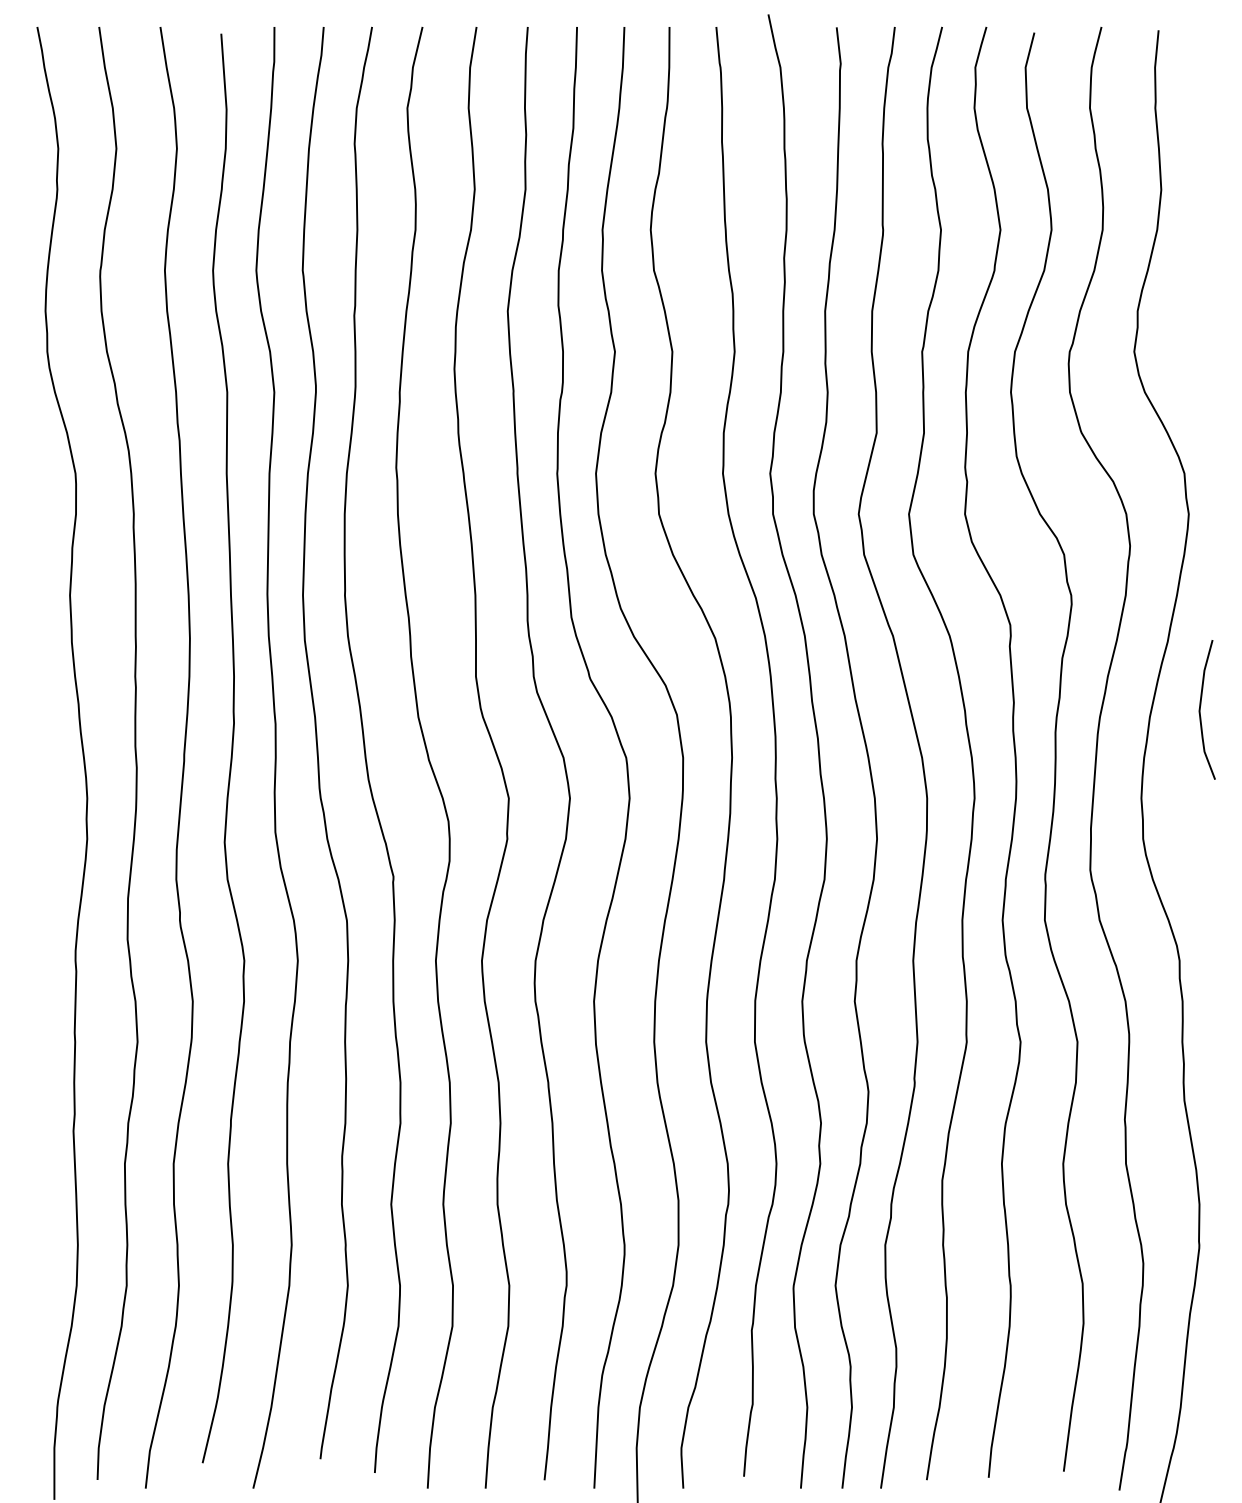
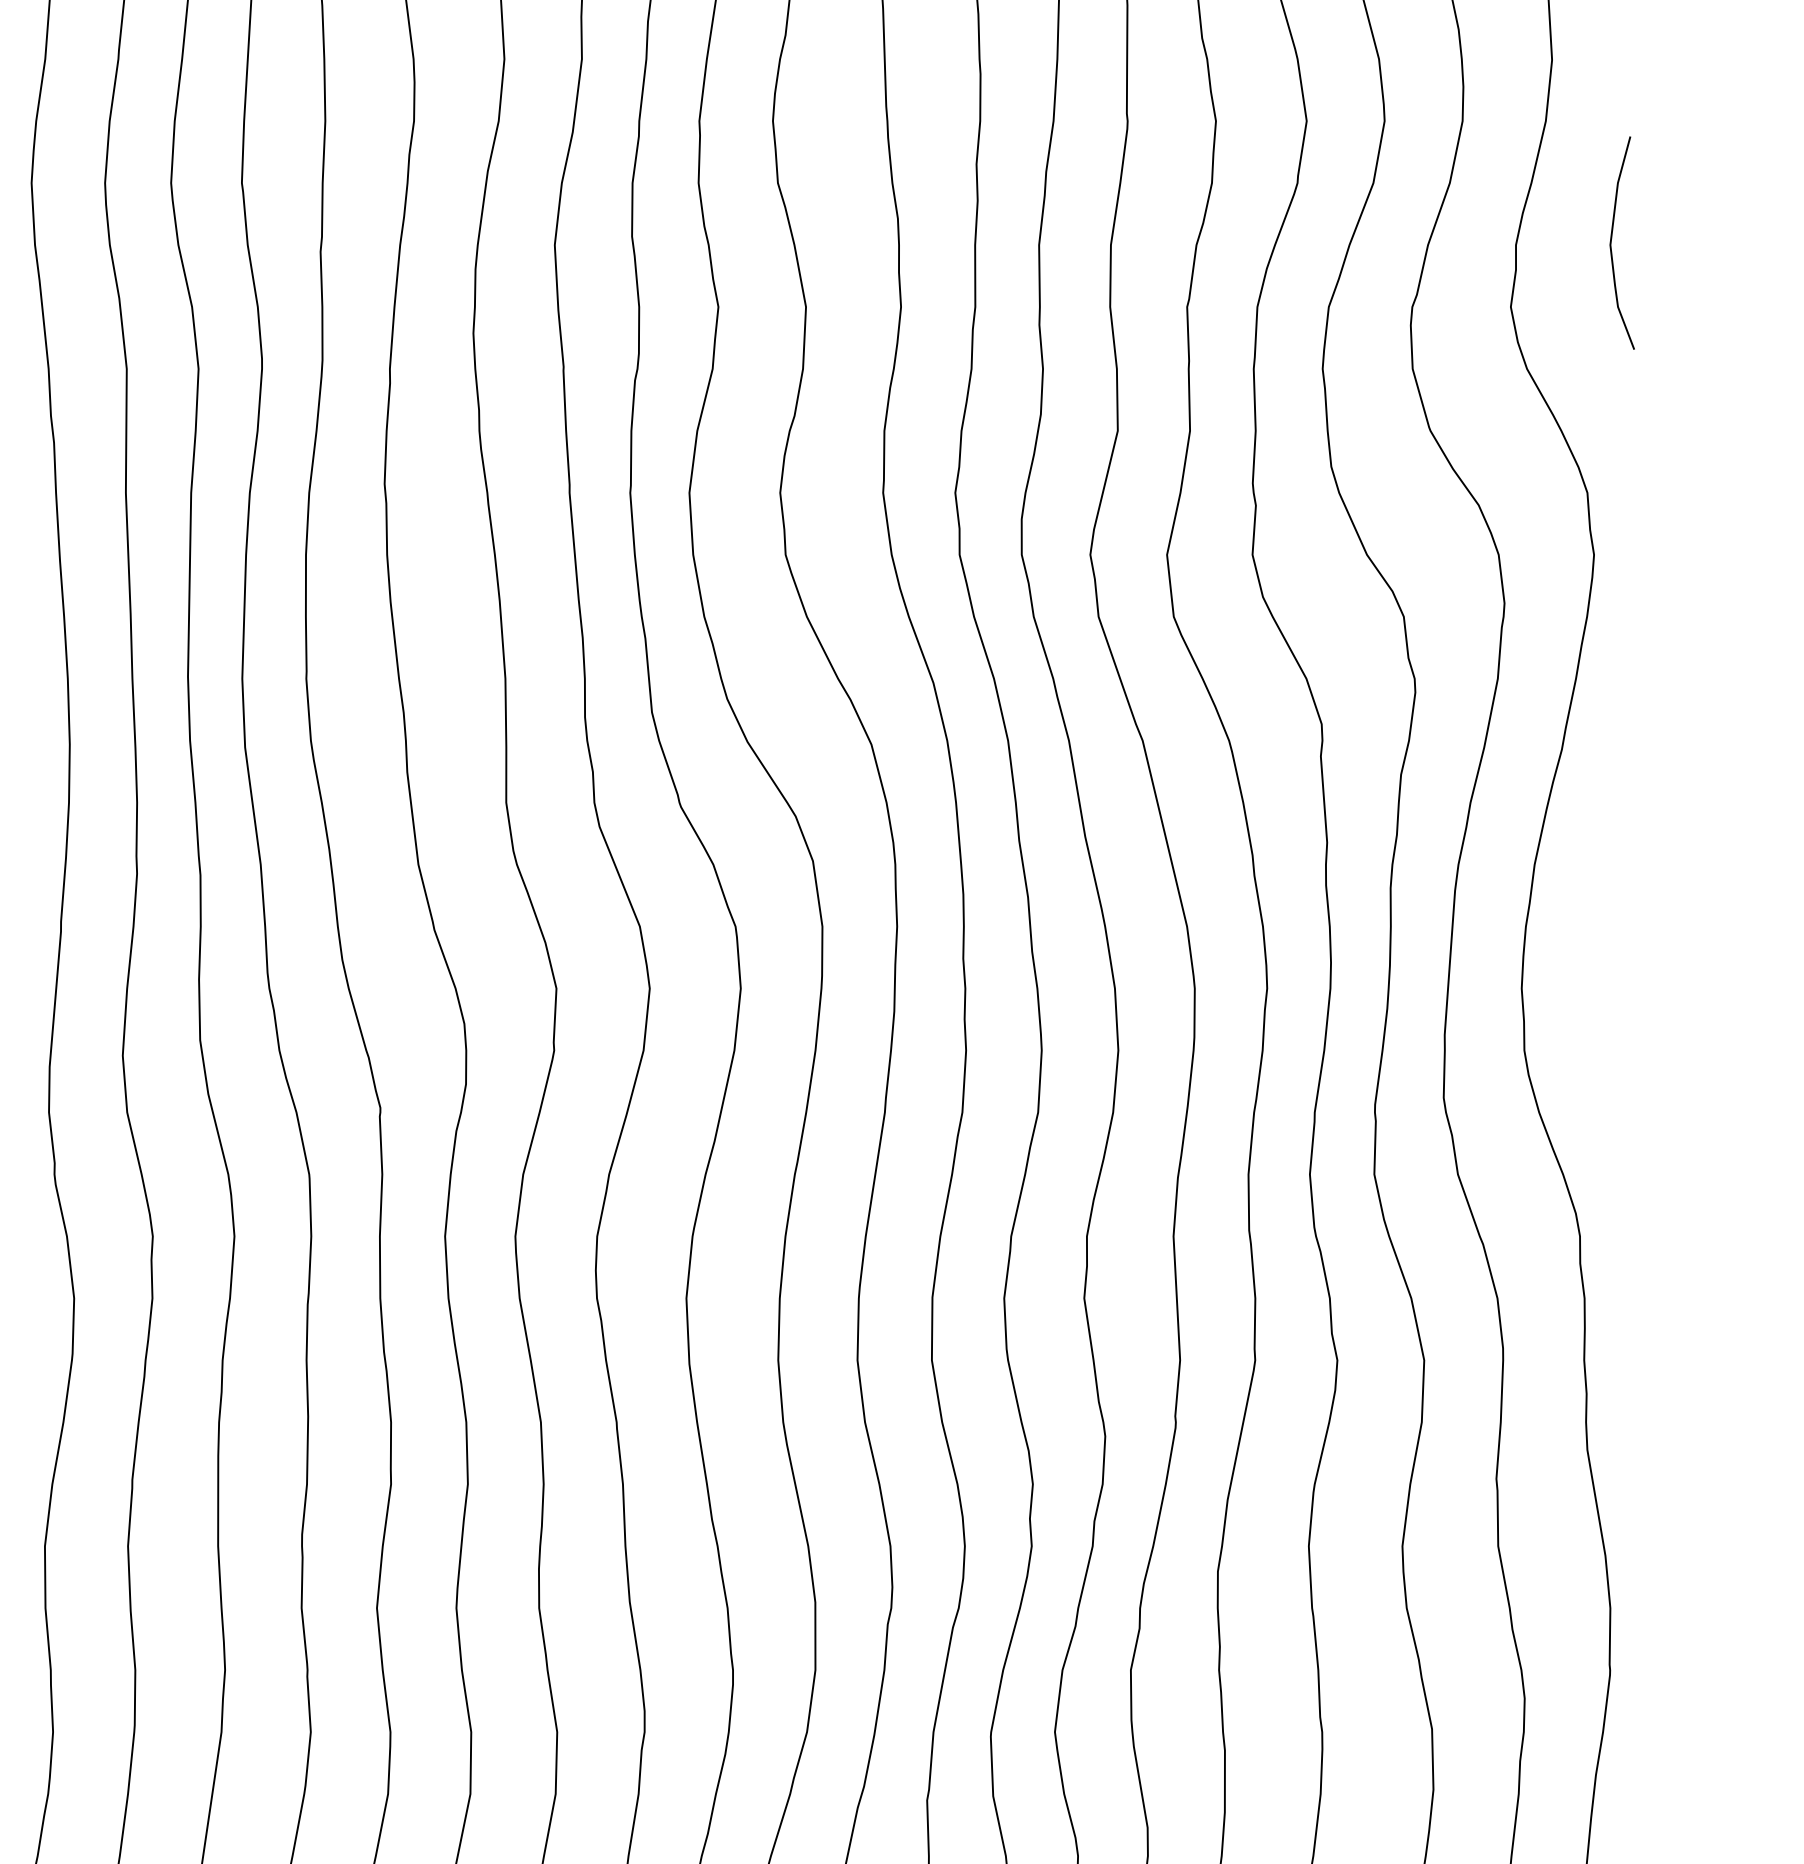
curve: (1200, 709) -> (1611, 242), moved

